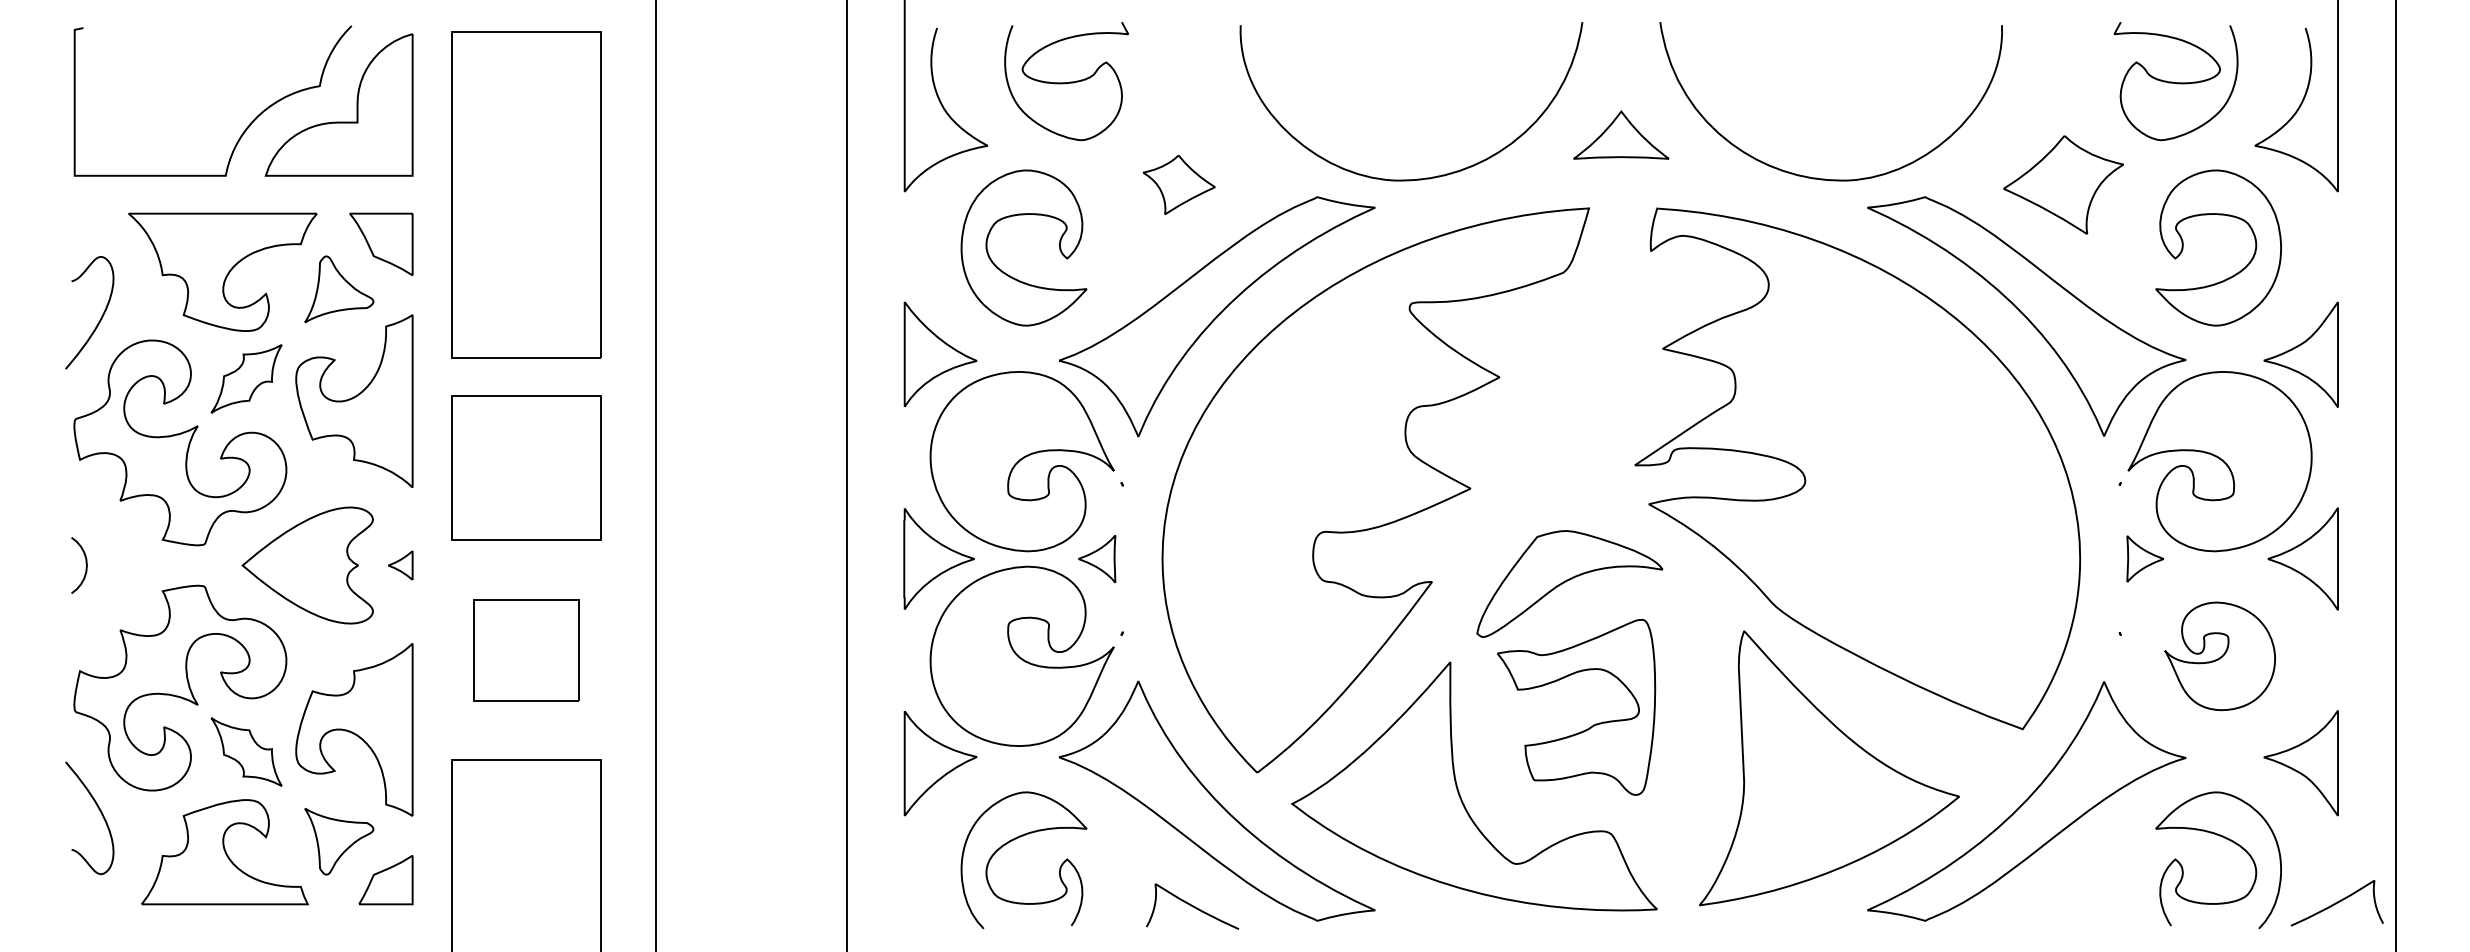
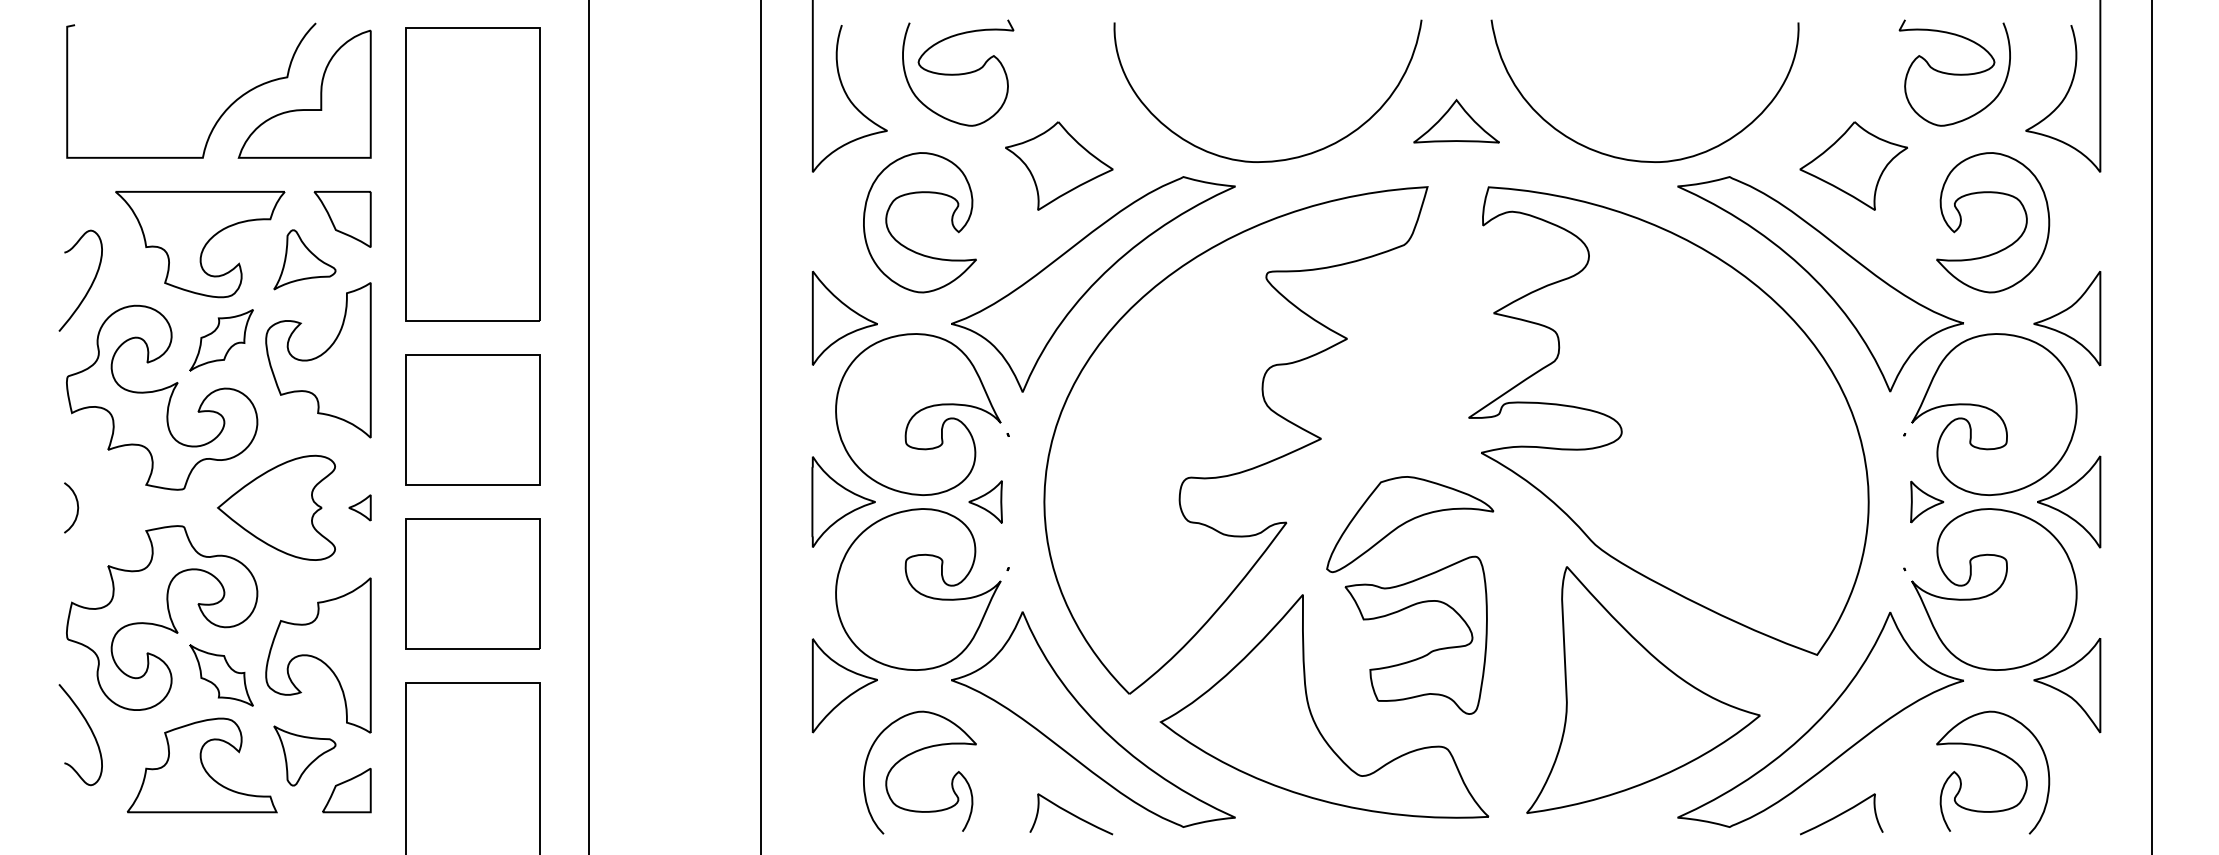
part: (1179, 184) -> (1059, 165), size x1.67
part: (525, 649) -> (472, 583), size x1.43
part: (2220, 656) -> (1994, 589), size x1.67
curve: (2337, 903) -> (1841, 814), moved

